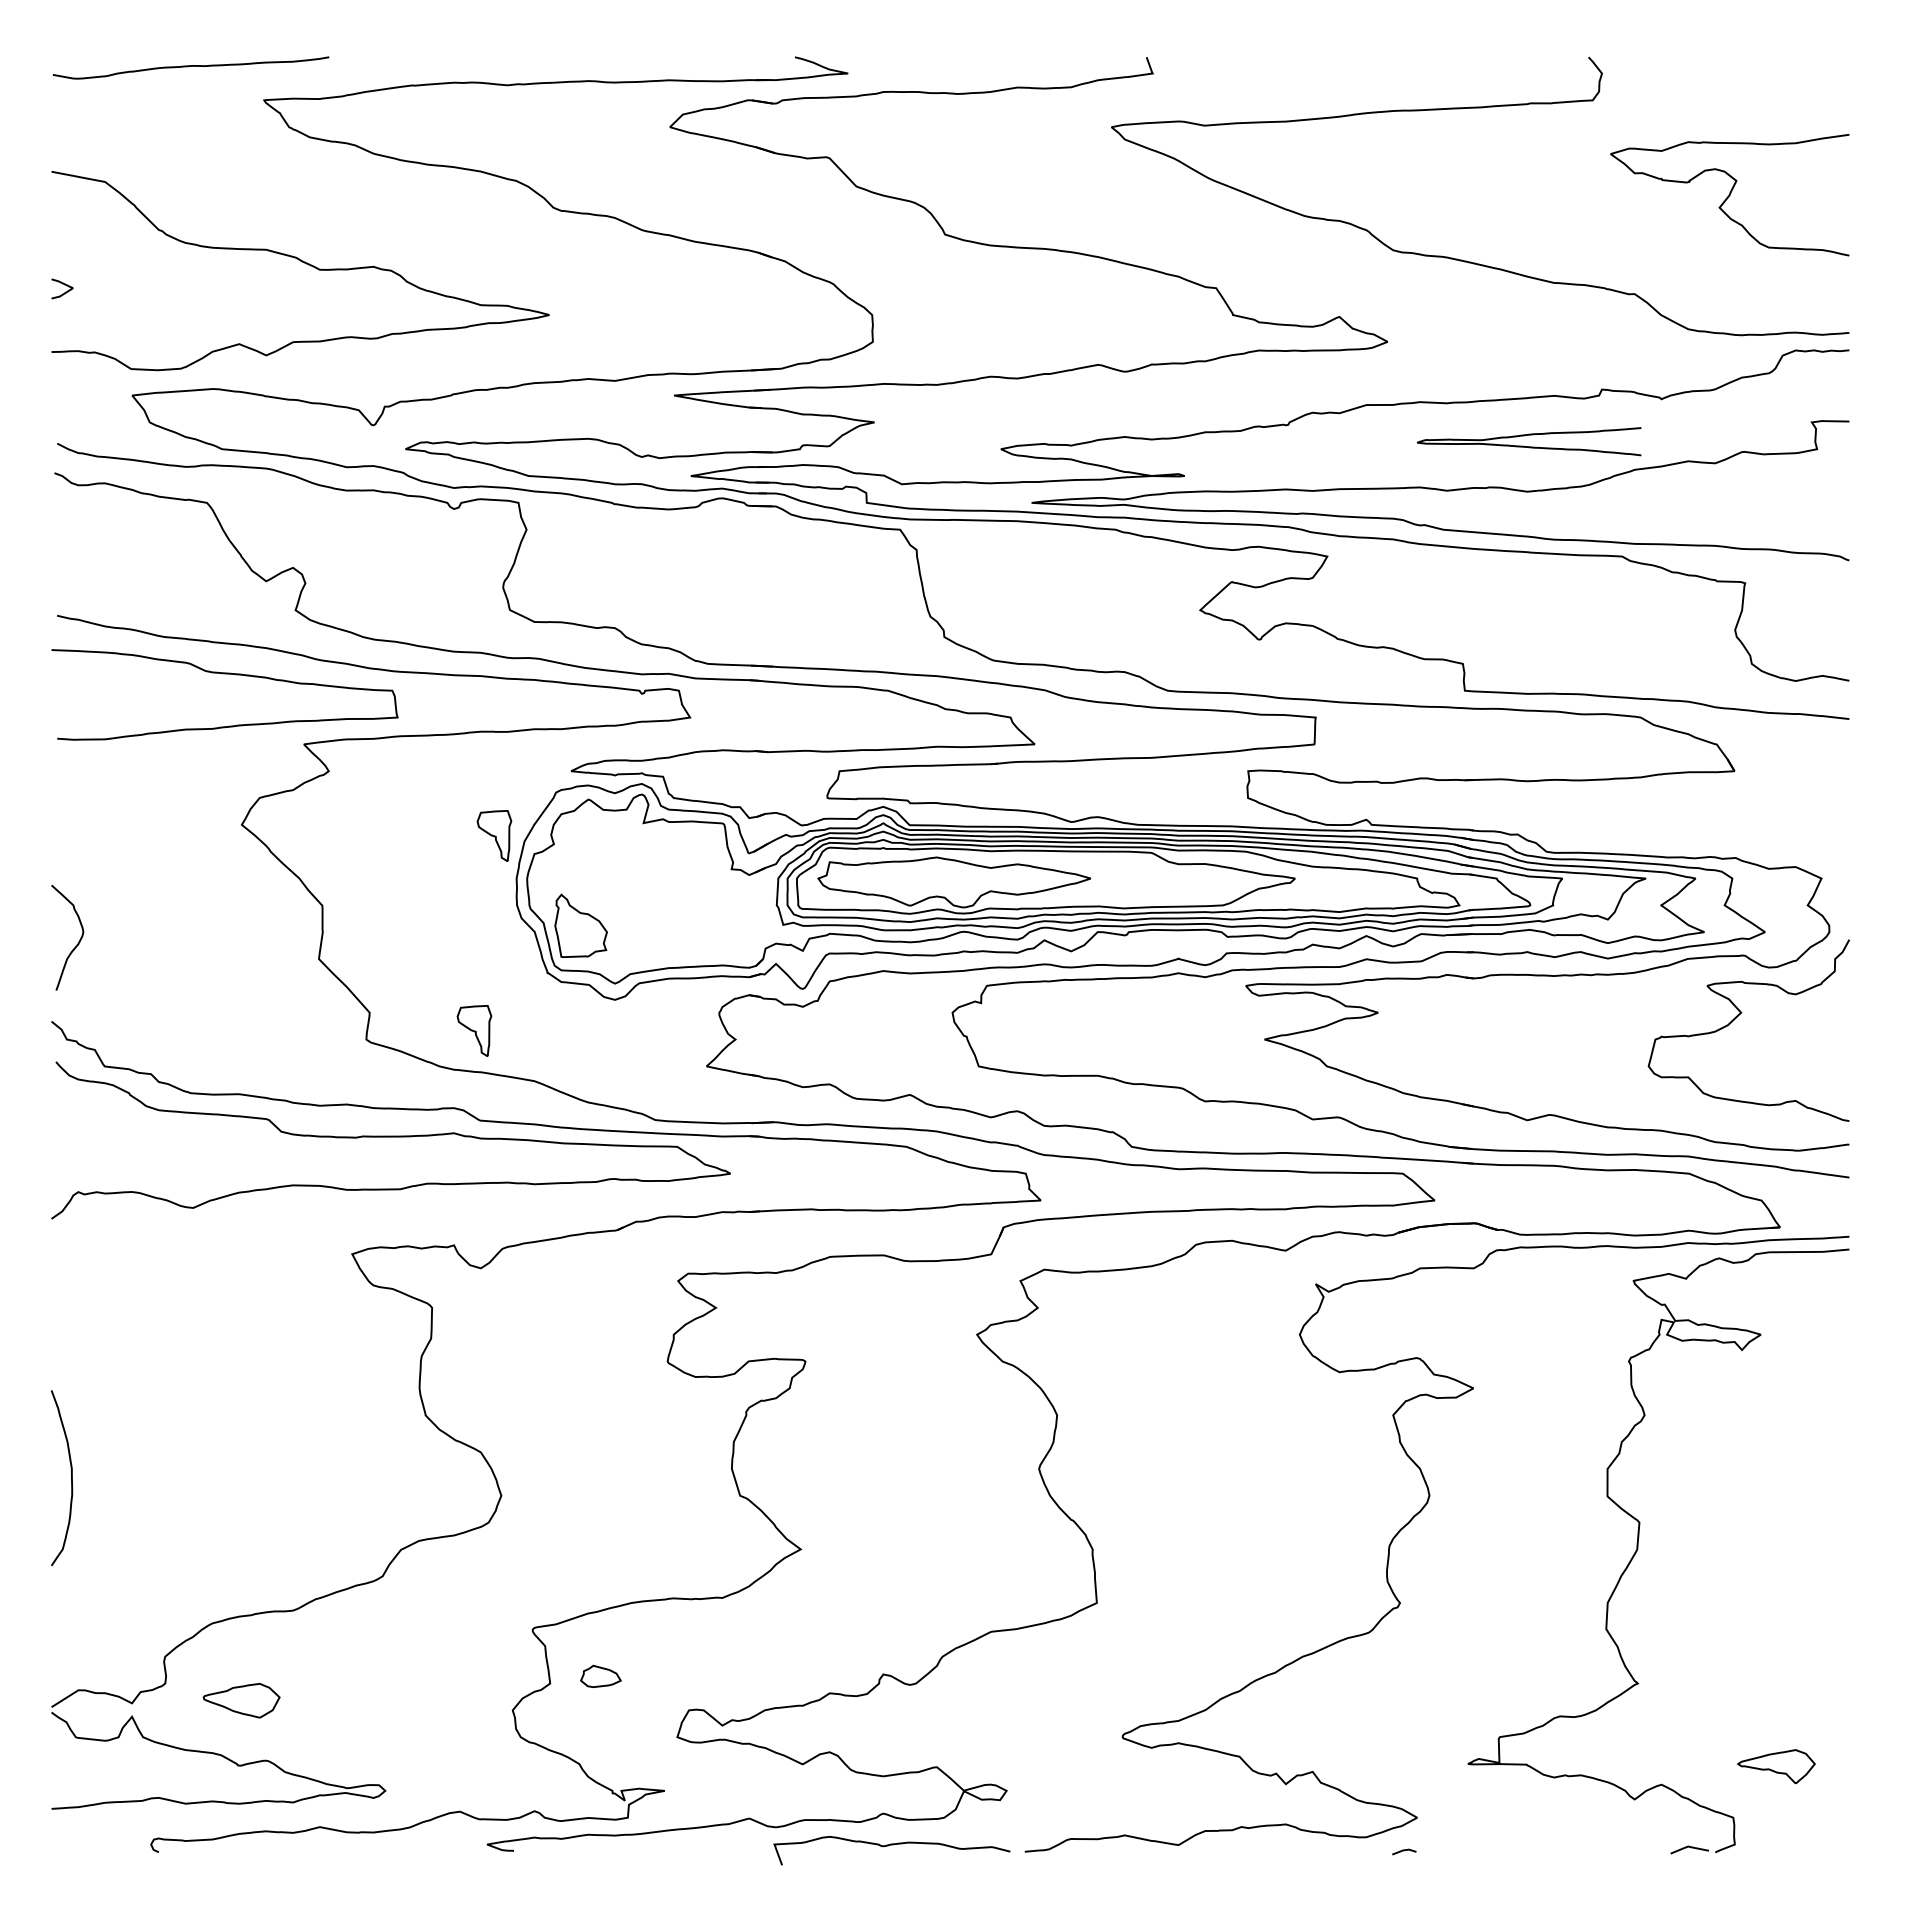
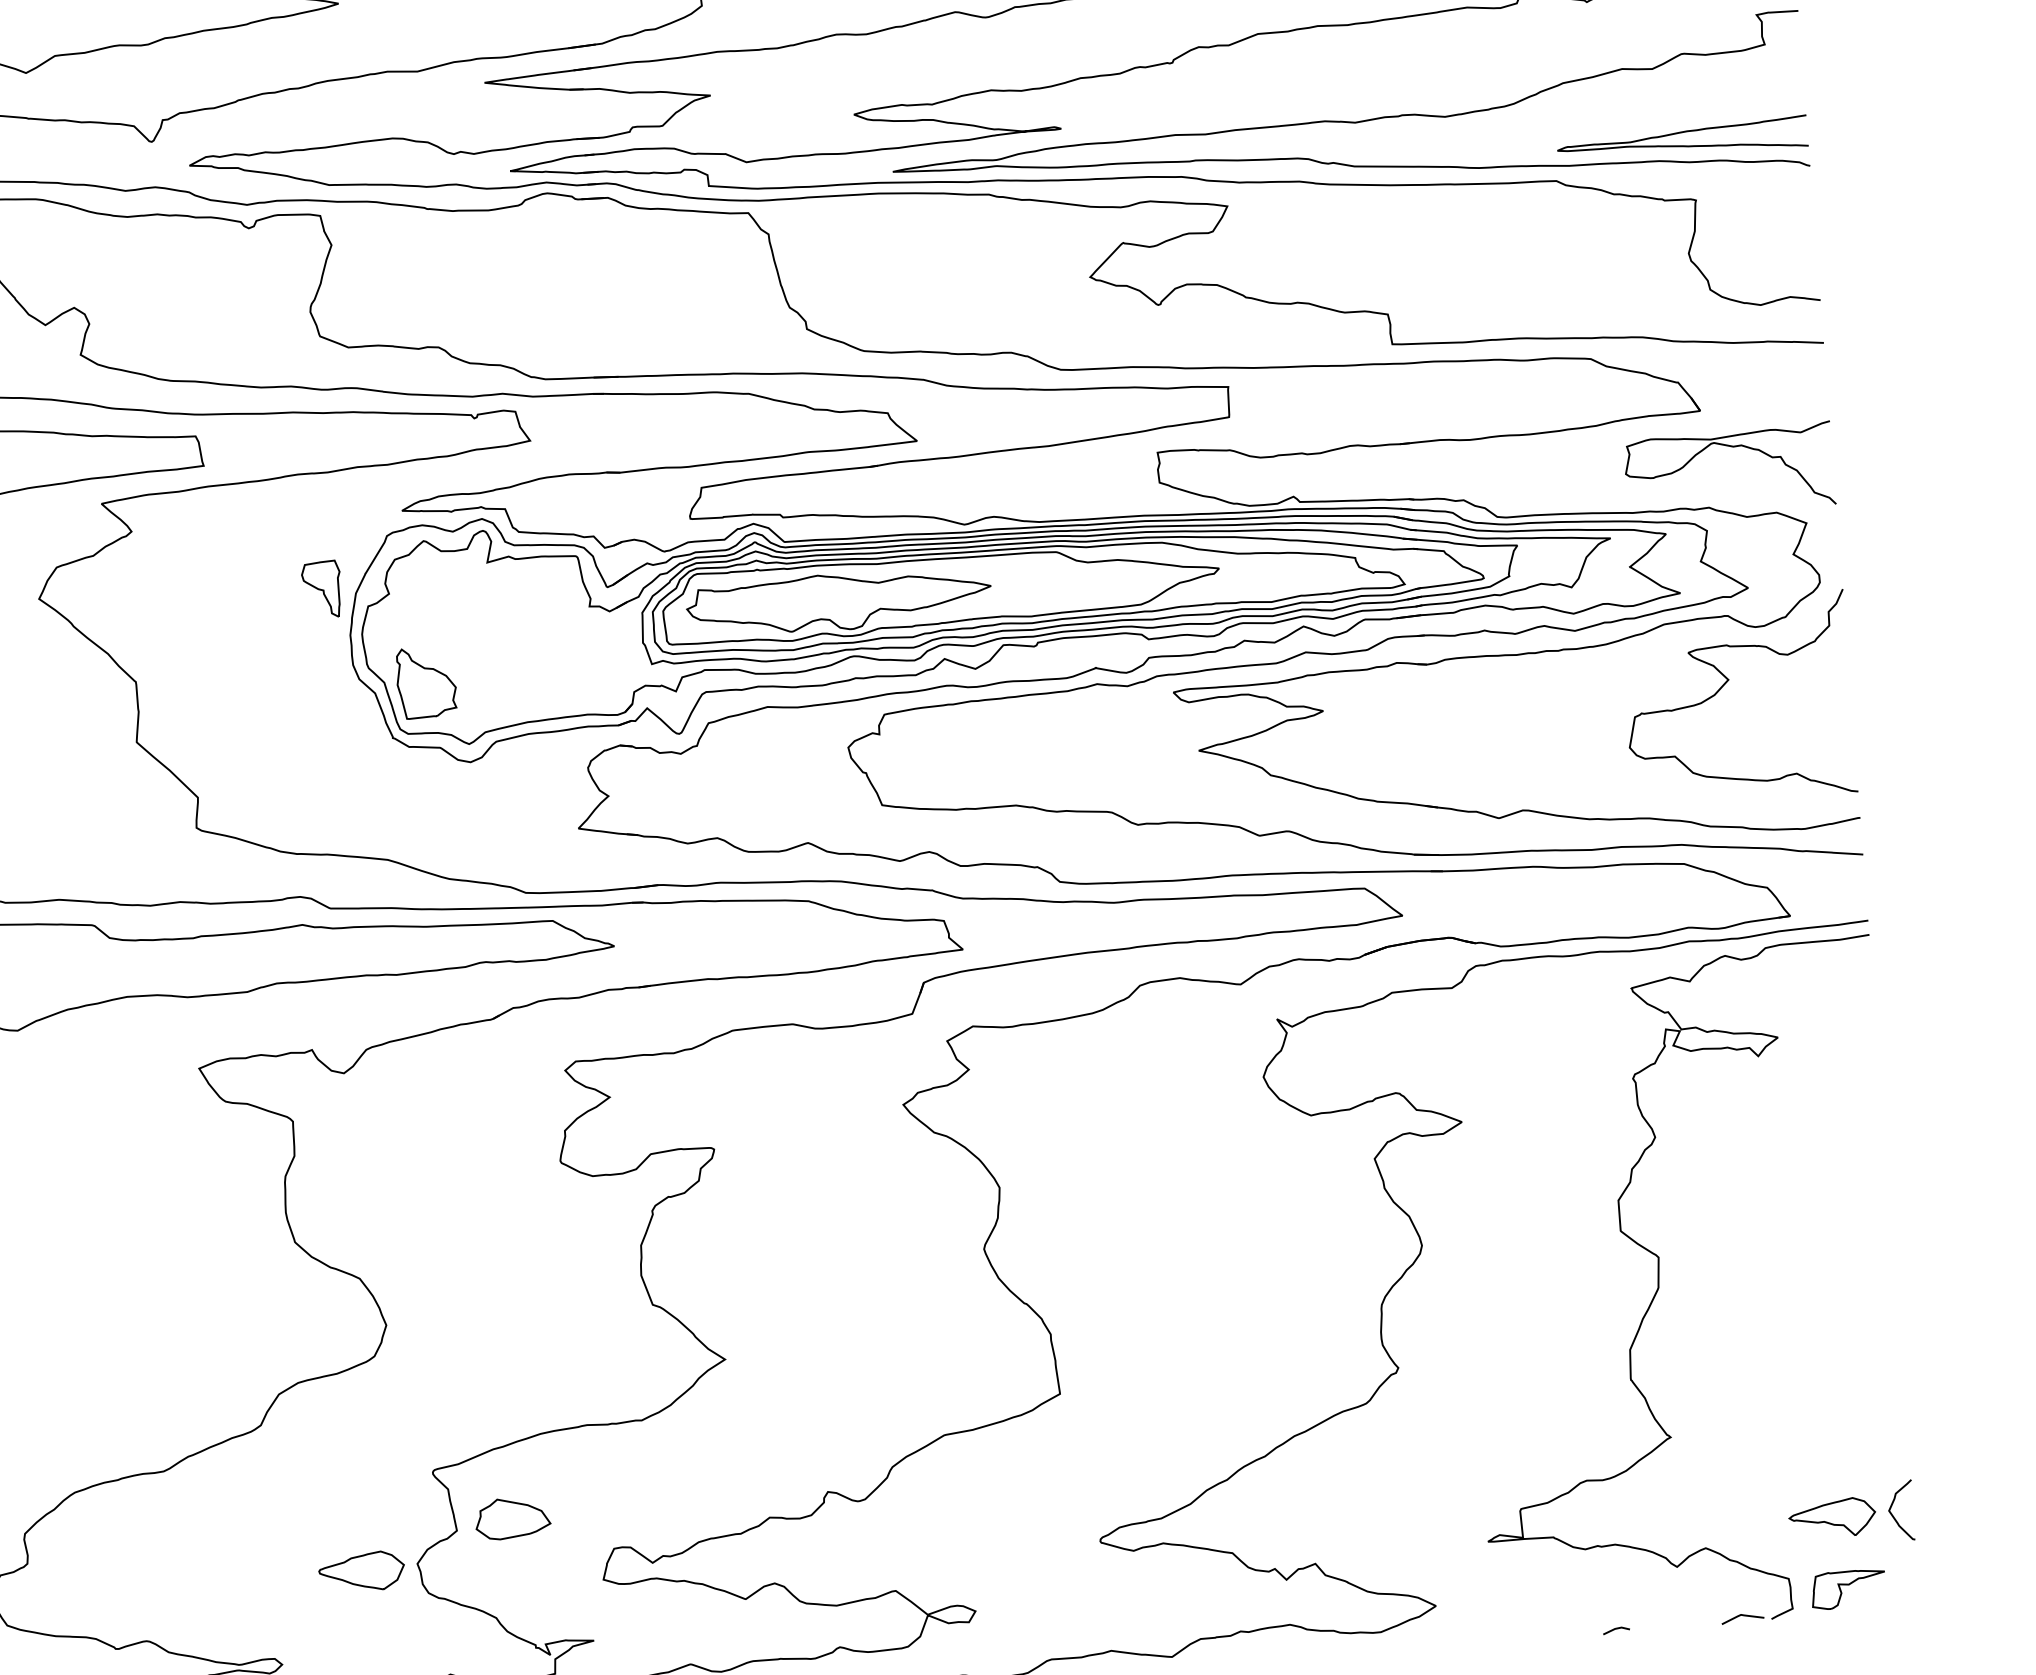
curve: (1529, 446) -> (1683, 145), moved
curve: (1761, 806) -> (1733, 448), added
part: (474, 1030) -> (316, 808), removed
part: (600, 1676) -> (512, 1518), size x1.67
part: (241, 1700) -> (361, 1571), moved
curve: (1831, 1768) -> (1894, 1515), added
part: (1785, 1831) -> (1848, 1589), added
line: (1404, 1851) -> (1616, 1630), moved

